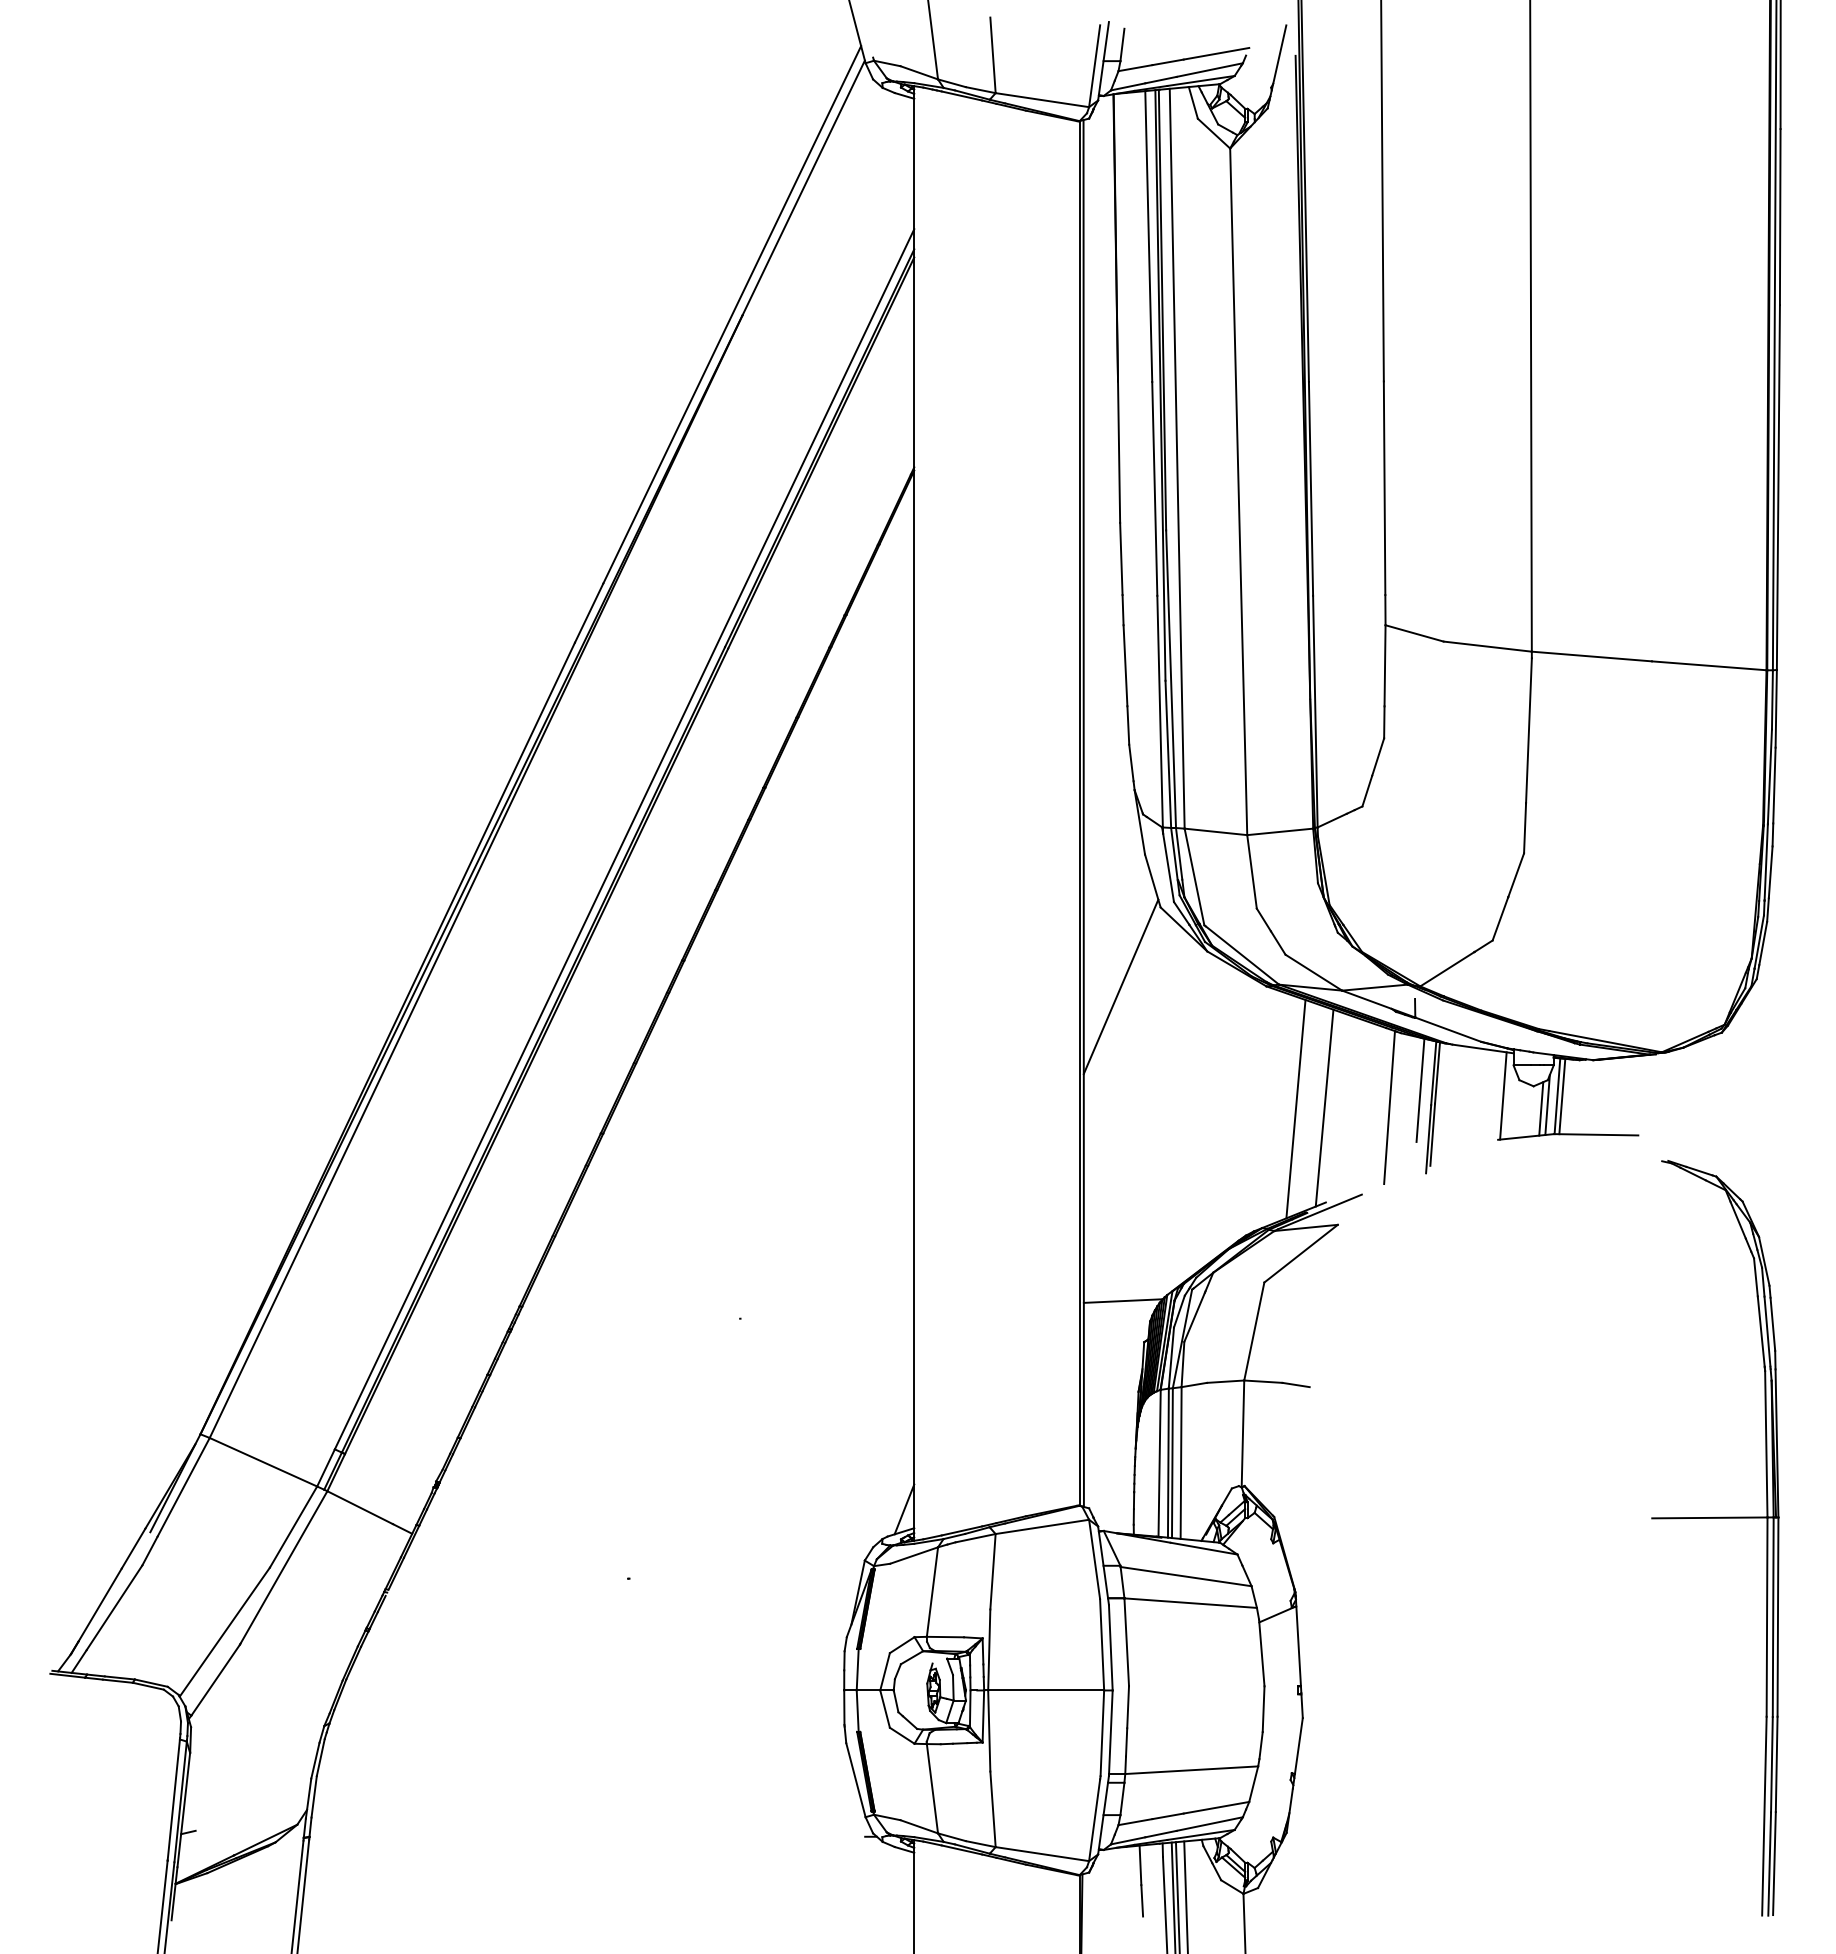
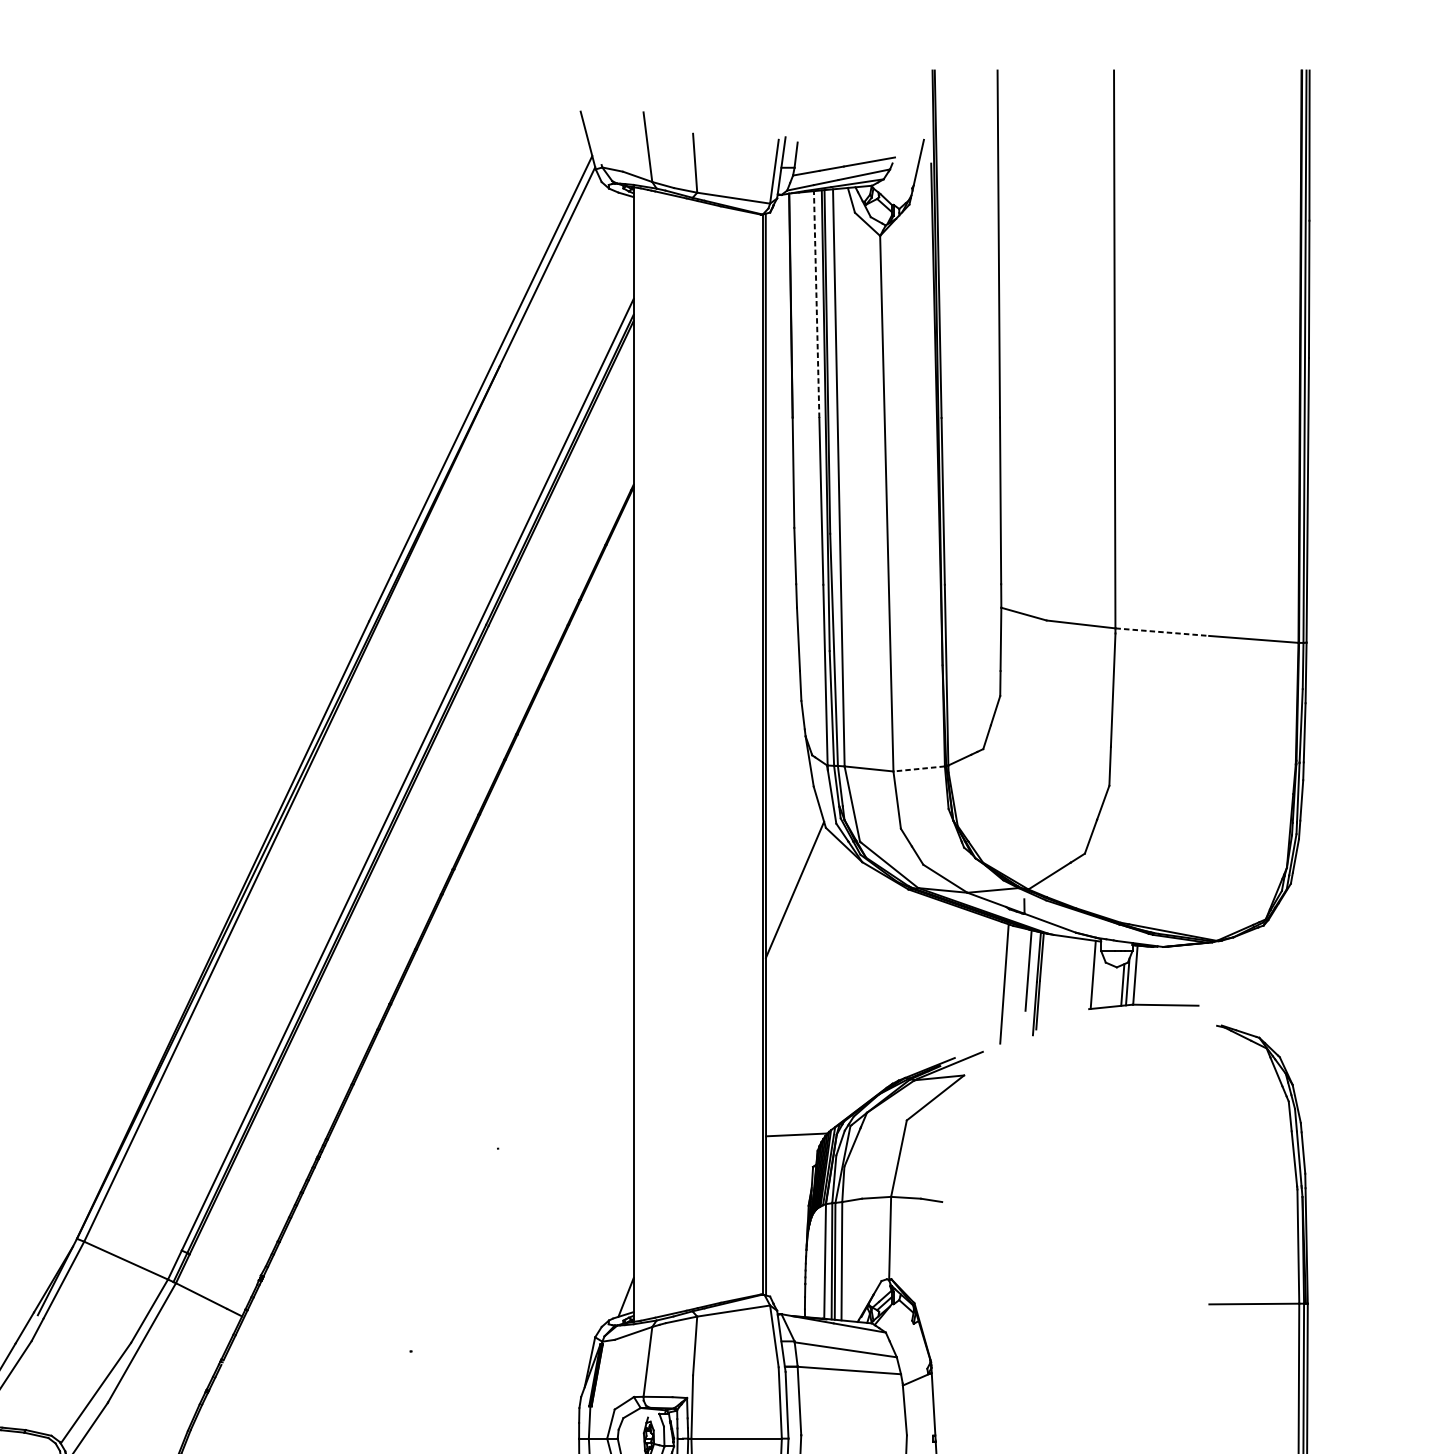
line: (1148, 236) -> (816, 304), solid -> dashed
line: (1592, 656) -> (1162, 632), solid -> dashed
line: (1279, 831) -> (918, 768), solid -> dashed
line: (1562, 1096) -> (1139, 975), removed
line: (1324, 1107) -> (953, 983), removed
line: (1295, 1108) -> (931, 984), removed

